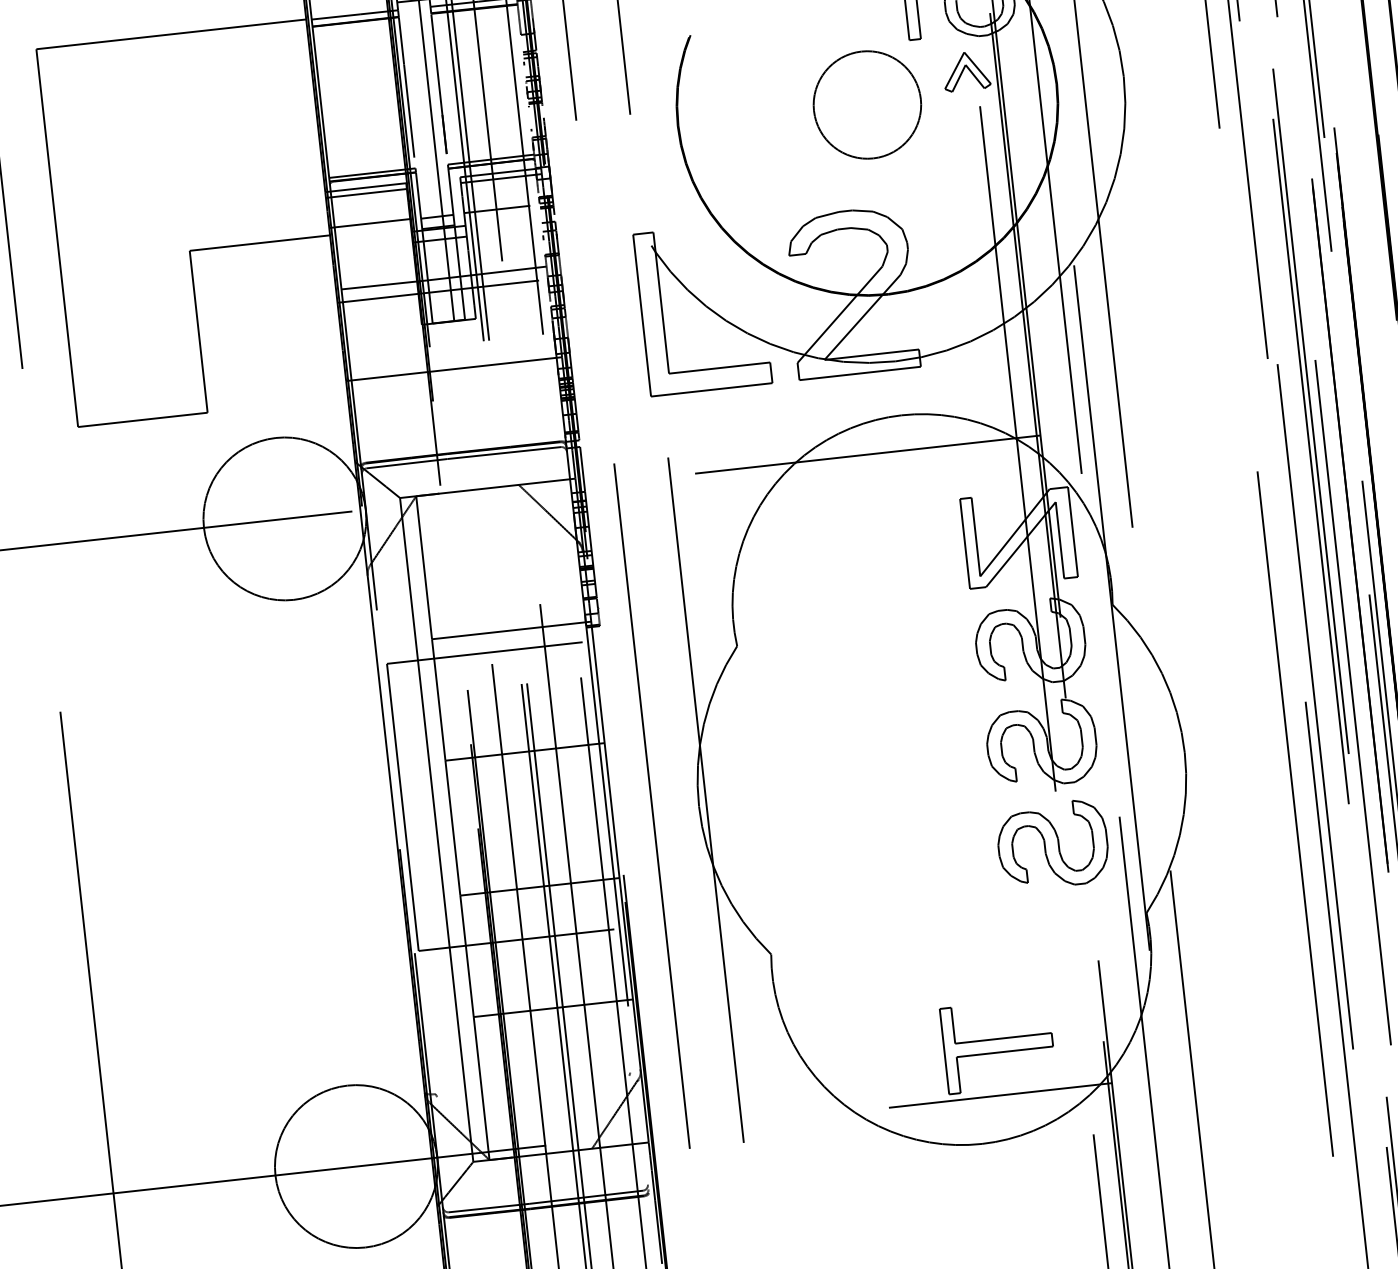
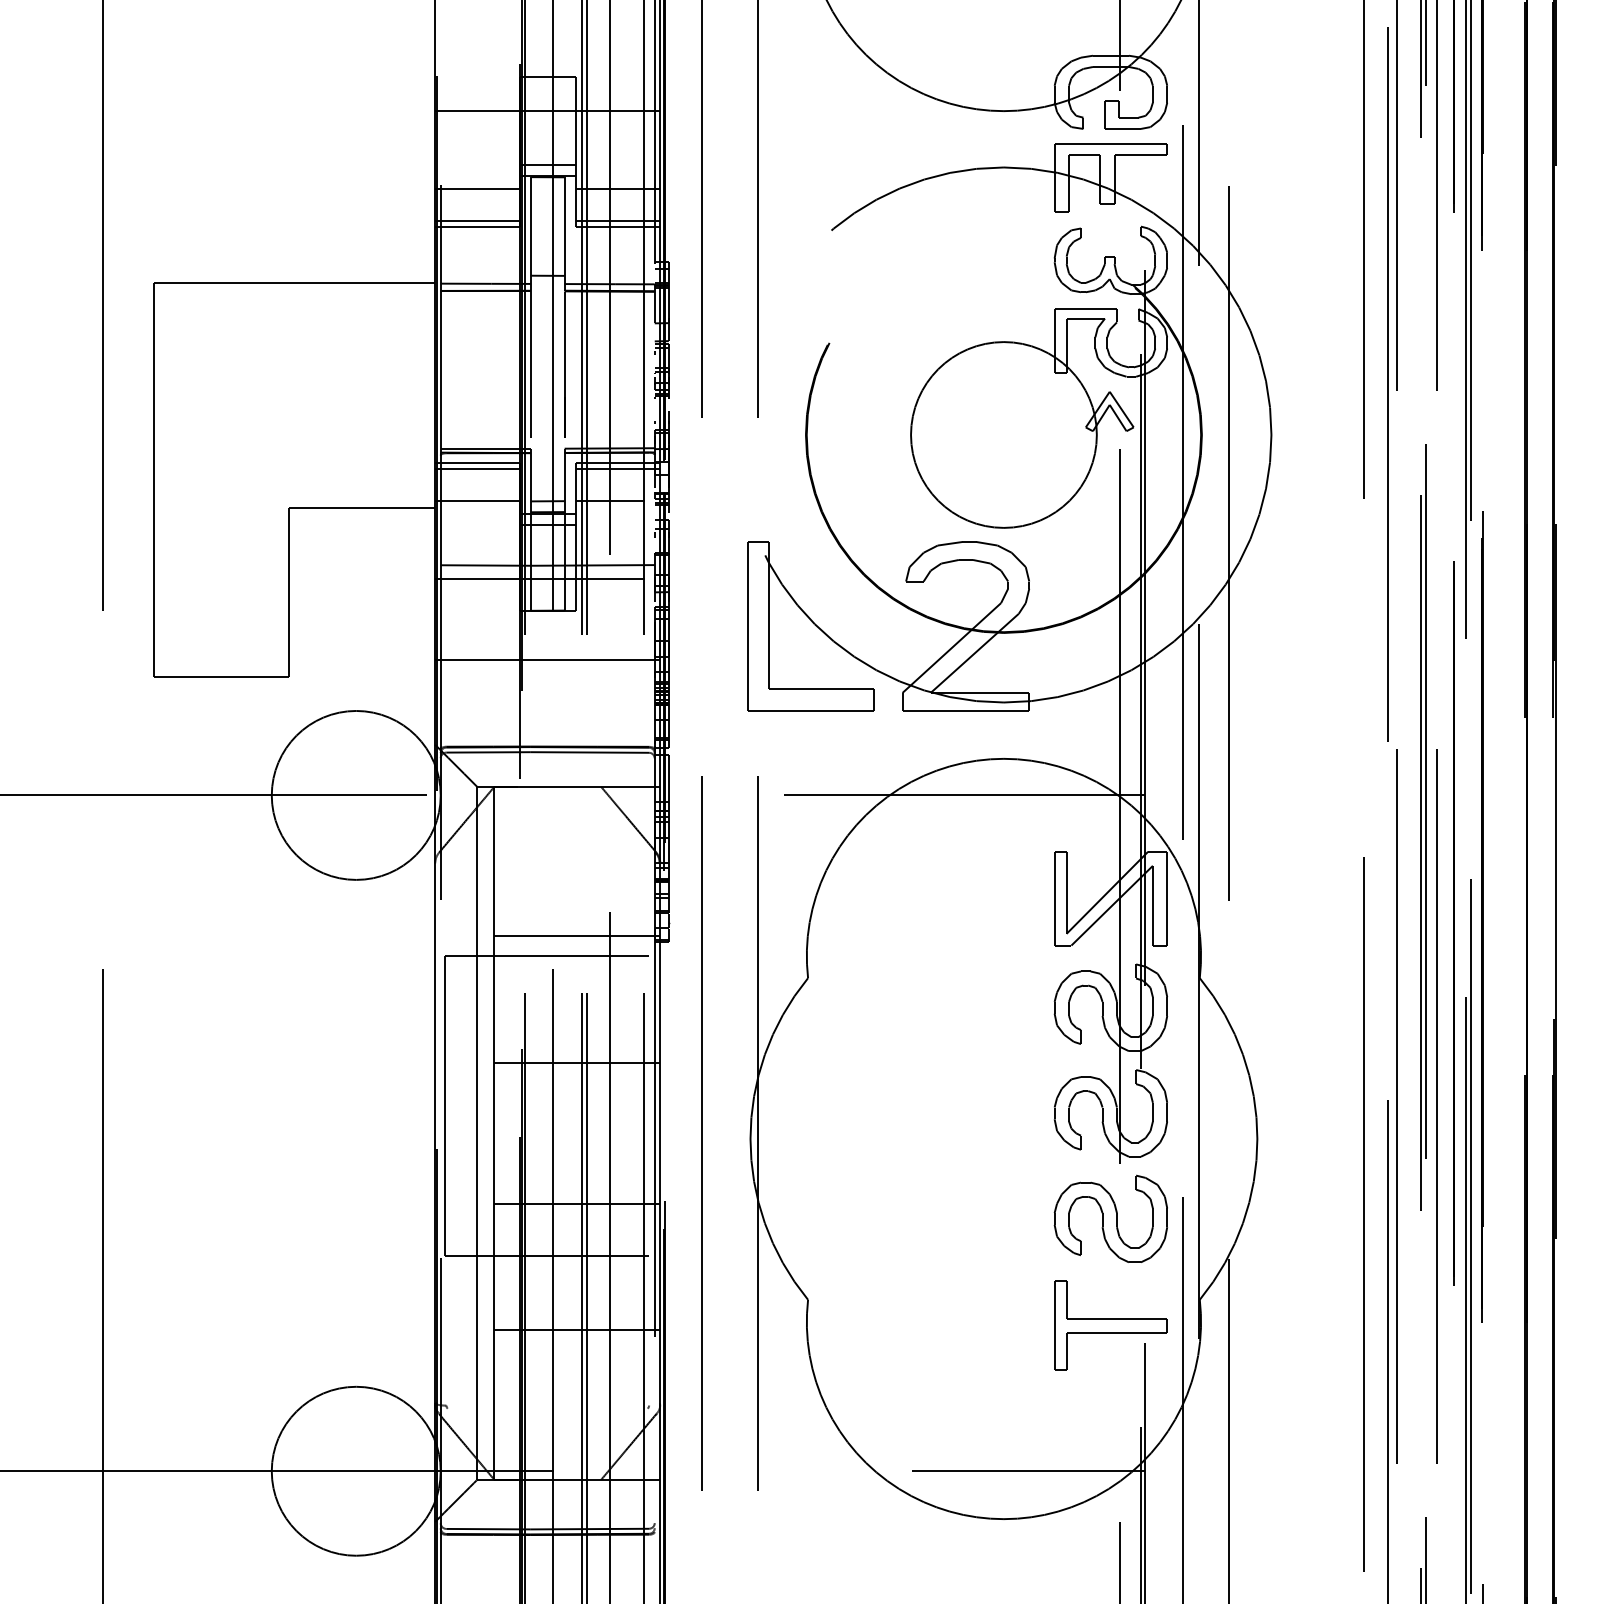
circle: (866, 104) -> (1003, 434), size x1.67
part: (998, 1045) -> (1110, 1325), moved

